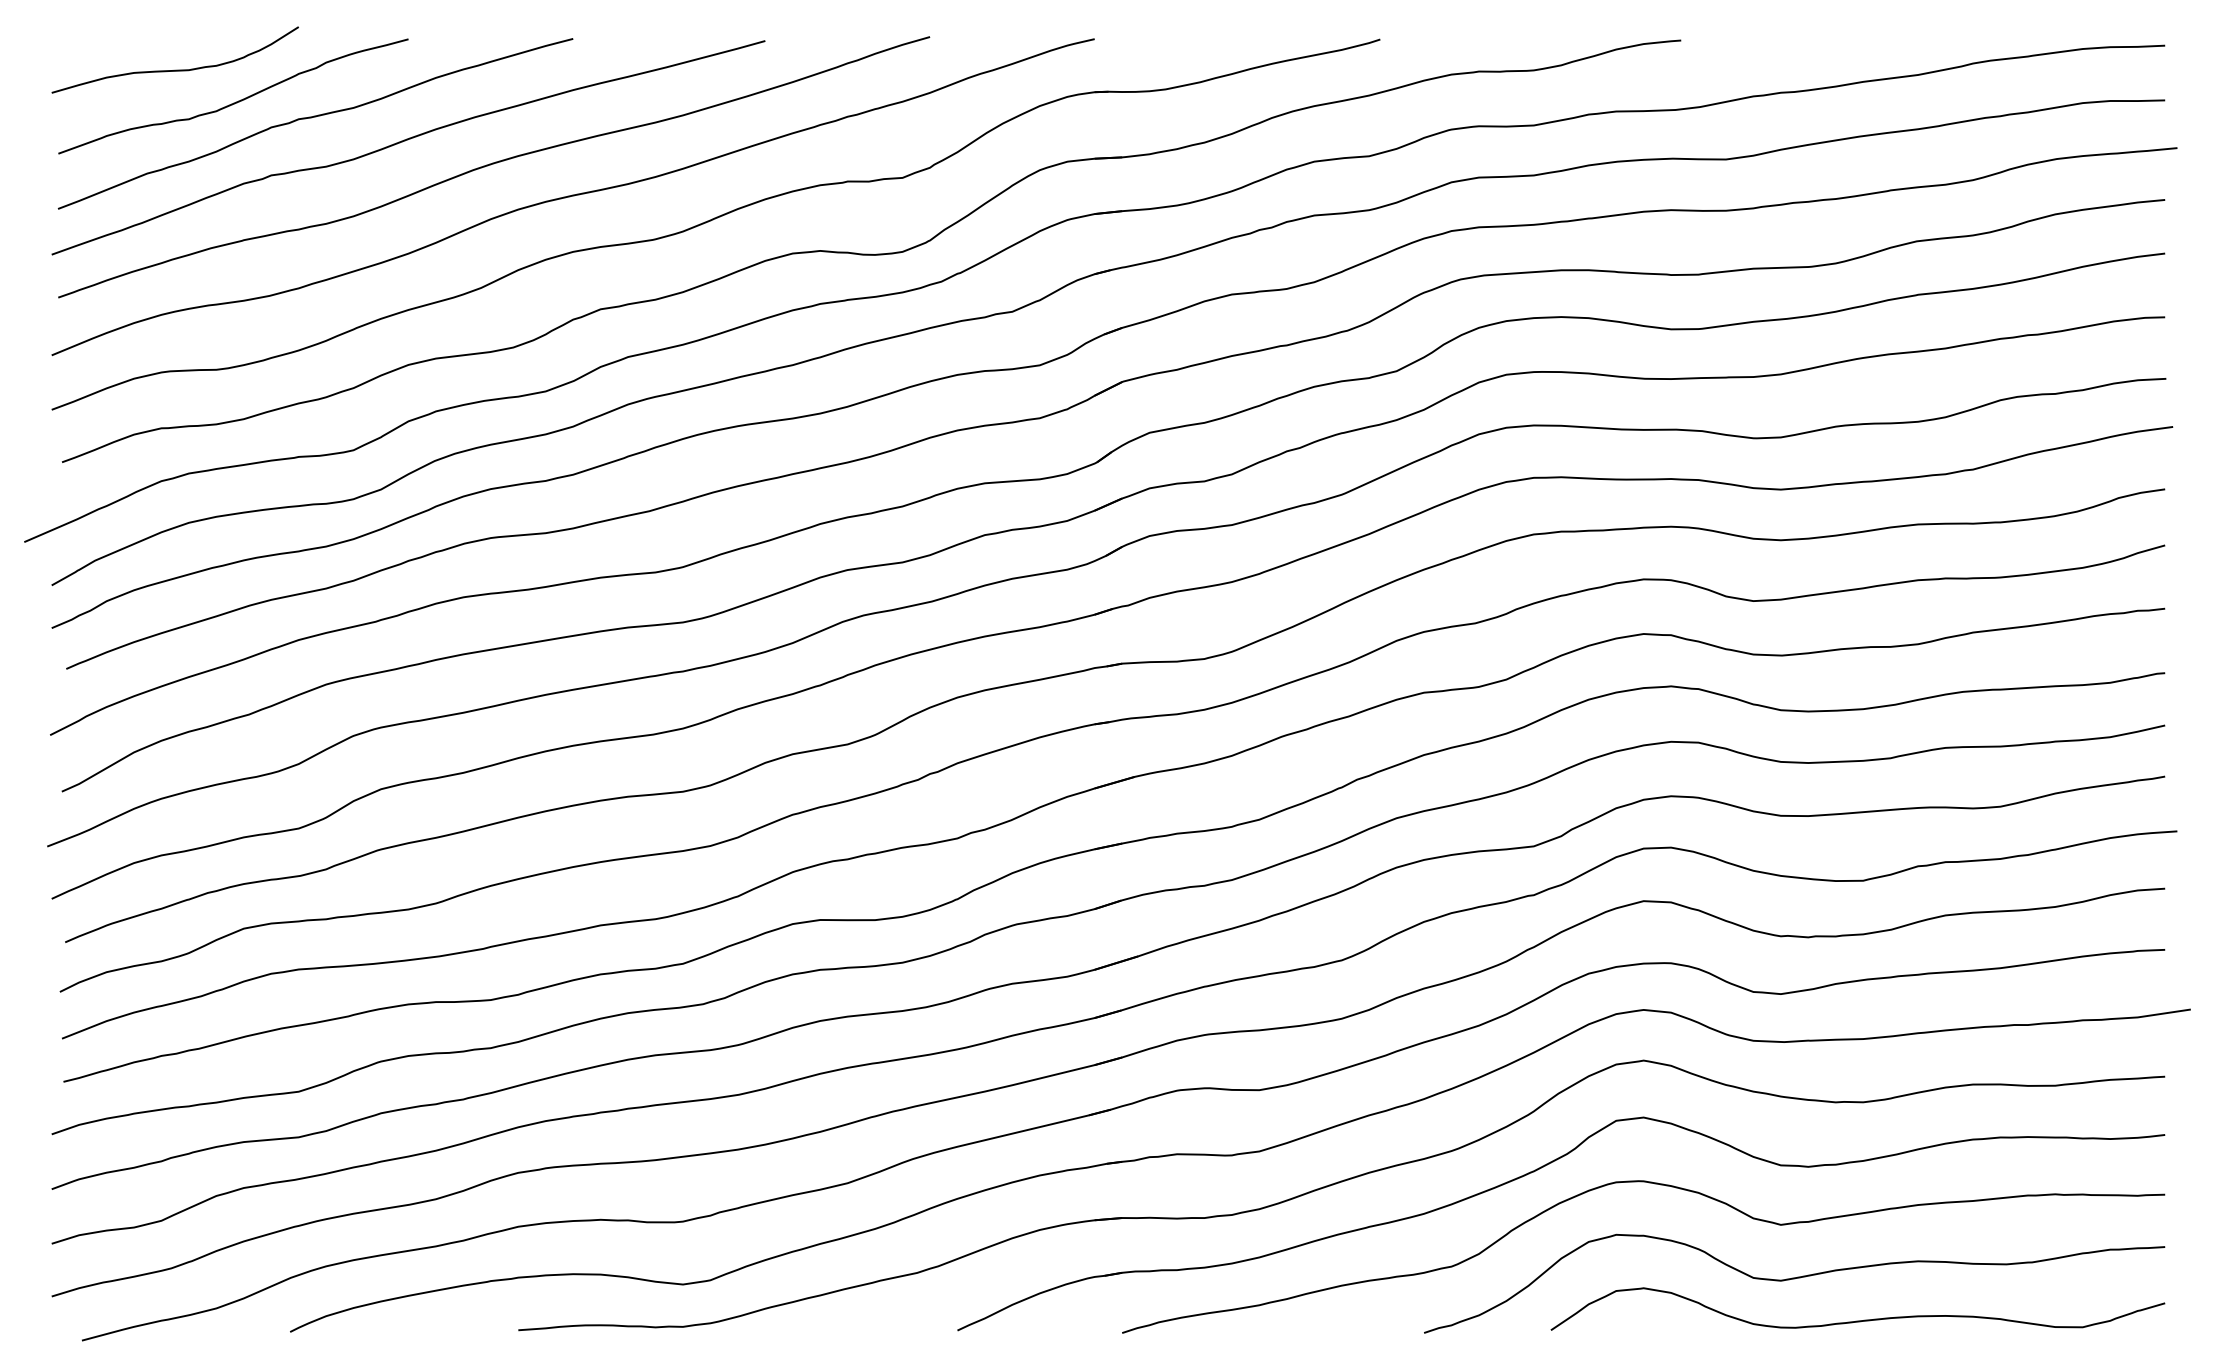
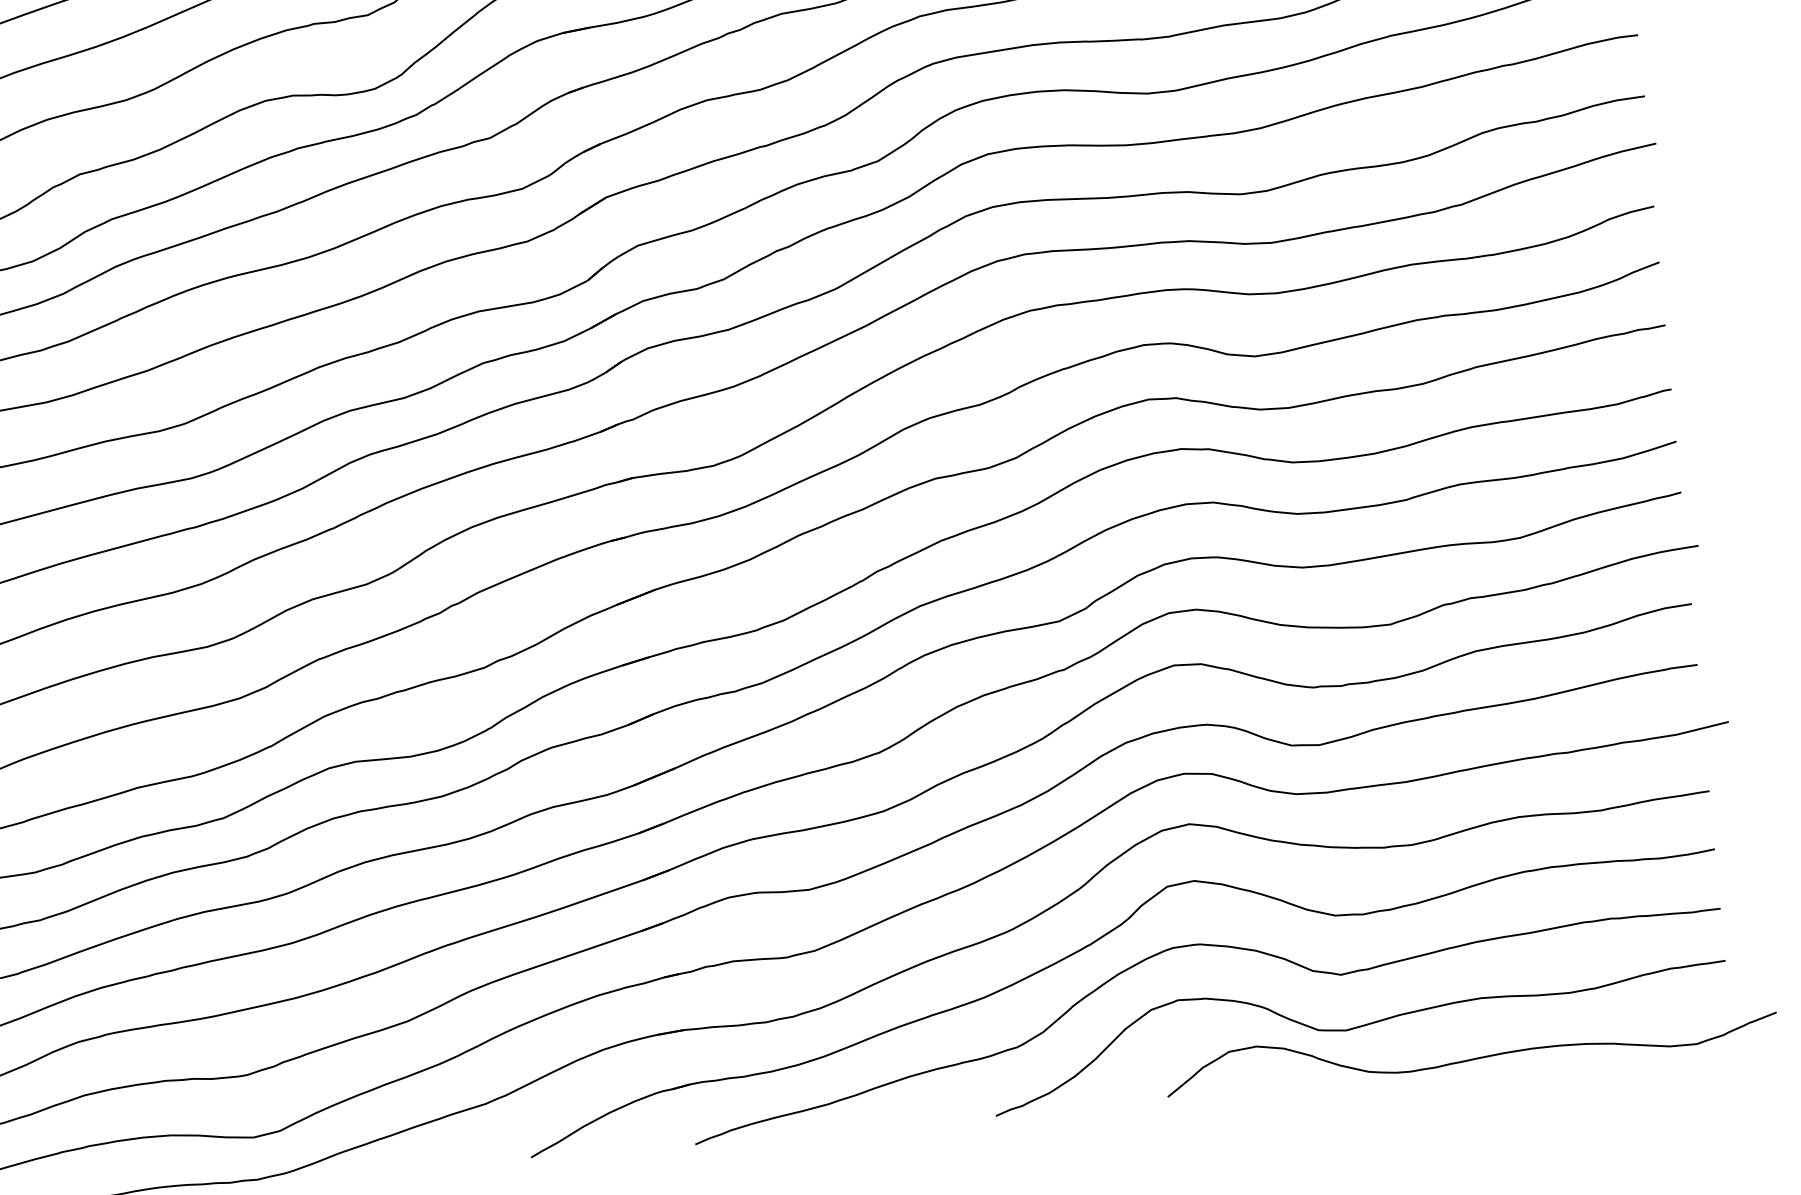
curve: (1857, 1320) -> (1472, 1058), moved

